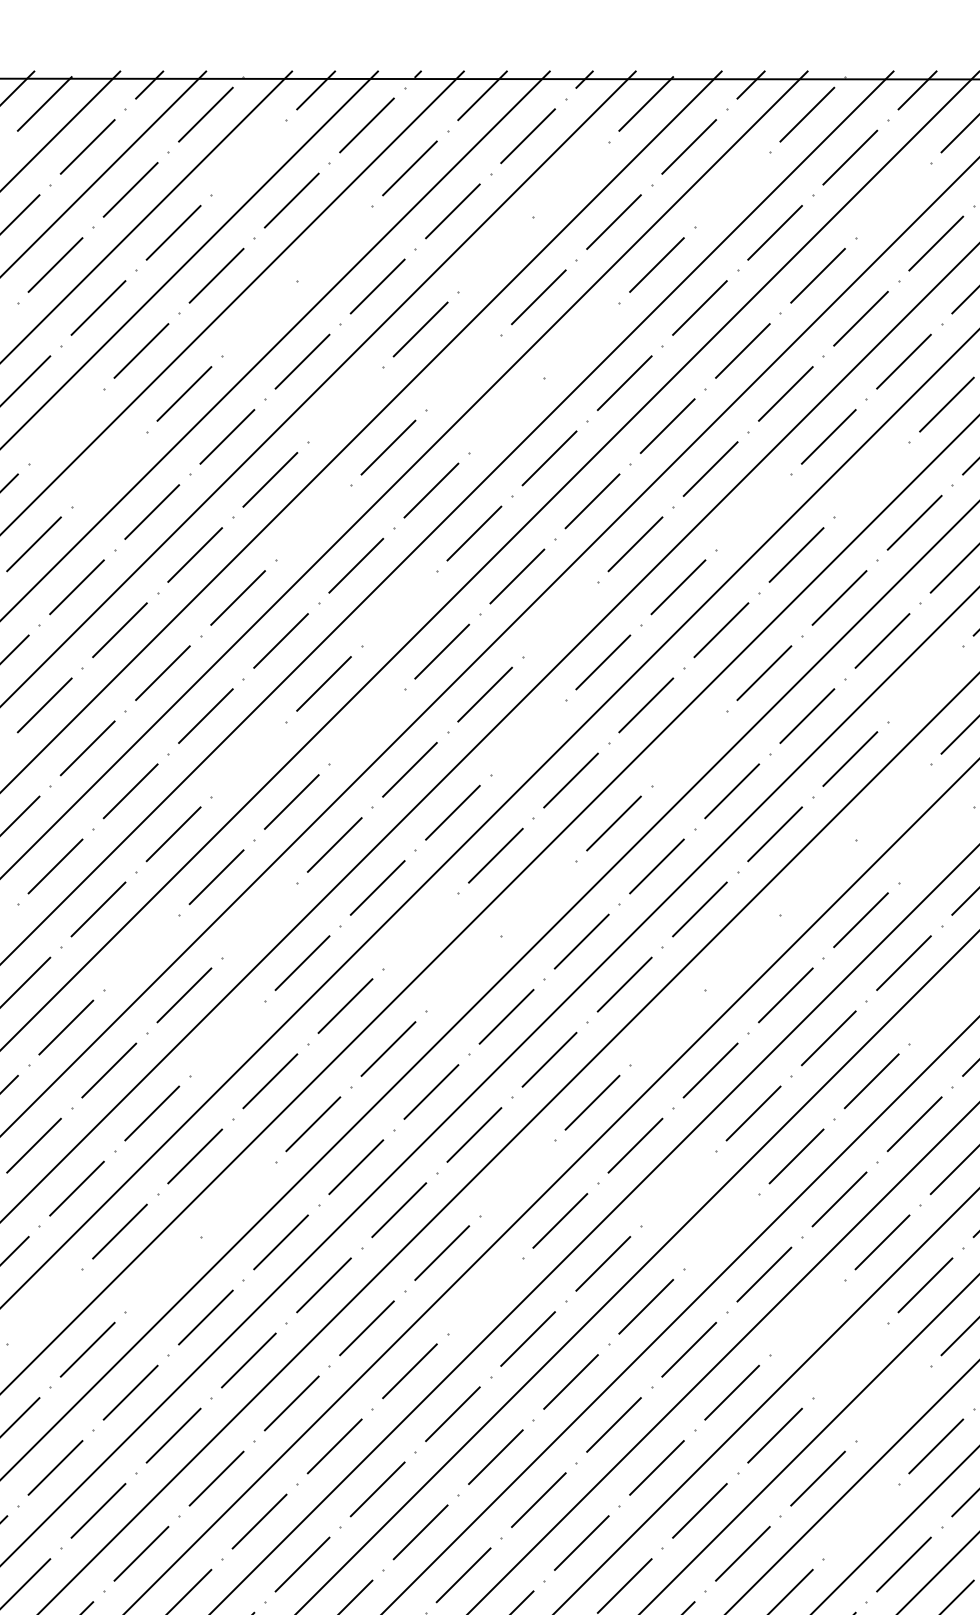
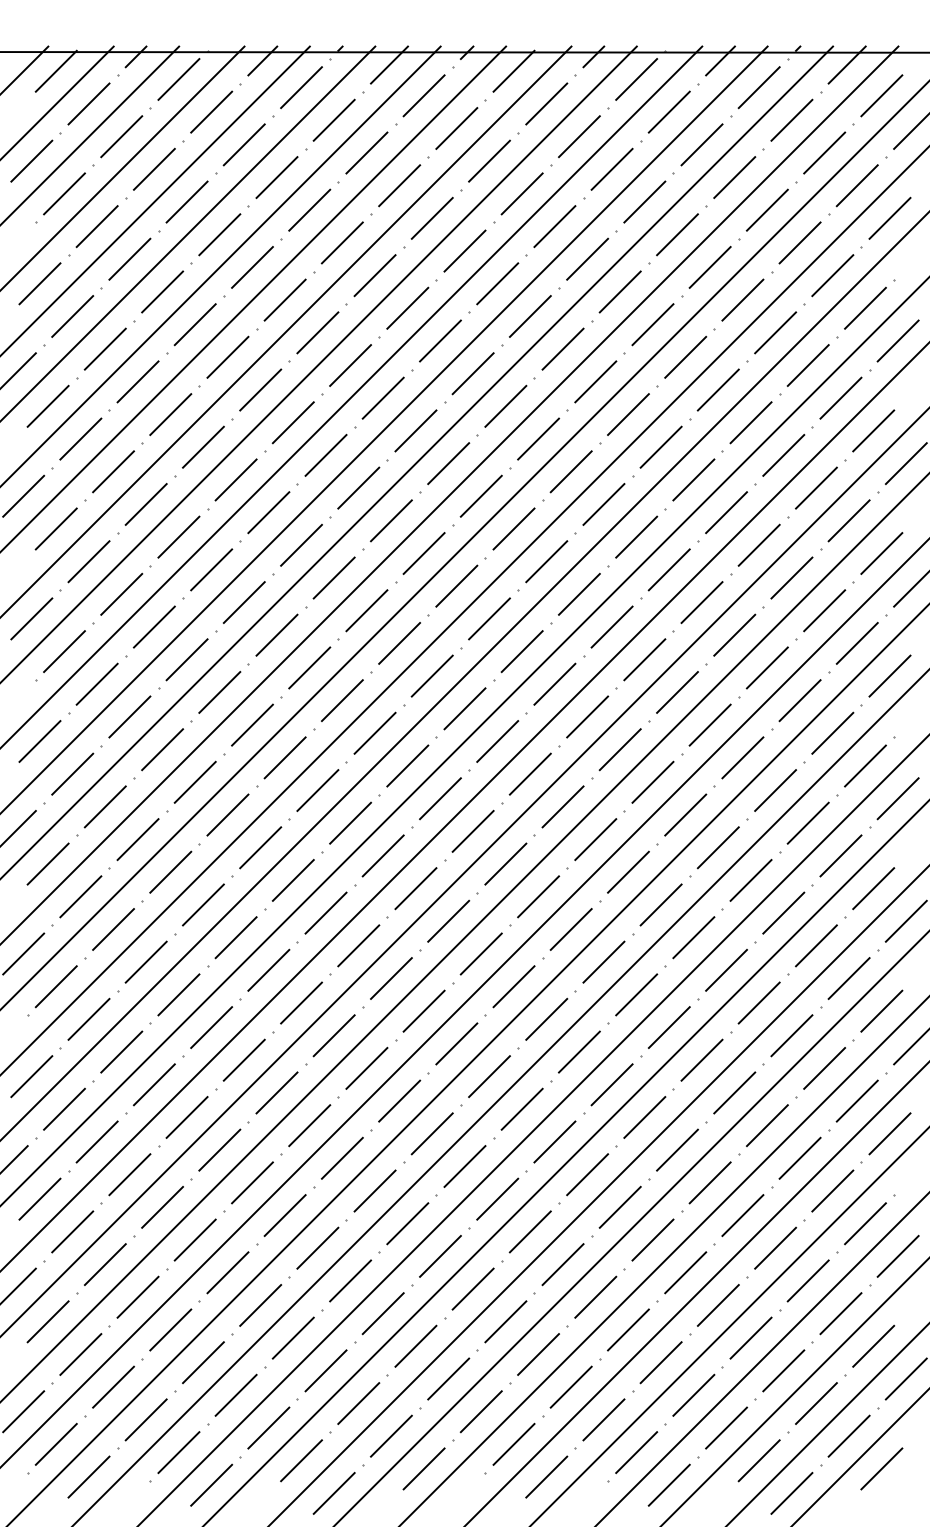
line: (248, 156) -> (211, 111), added
line: (570, 179) -> (456, 128), added
line: (732, 189) -> (579, 136), added
line: (892, 200) -> (701, 144), added
line: (334, 243) -> (276, 177), added
line: (495, 254) -> (399, 185), added
line: (259, 318) -> (219, 234), added
line: (581, 339) -> (464, 250), added
line: (462, 372) -> (374, 275), added
line: (344, 403) -> (284, 299), added
line: (506, 414) -> (407, 307), added
line: (66, 426) -> (72, 316), added
line: (108, 468) -> (104, 348), added
line: (871, 478) -> (685, 356), added
line: (753, 511) -> (595, 381), added
line: (313, 522) -> (260, 389), added
line: (398, 608) -> (325, 455), added
line: (560, 619) -> (448, 463), added
line: (925, 683) -> (726, 512), added
line: (366, 727) -> (301, 545), added
line: (527, 737) -> (423, 553), added
line: (688, 748) -> (546, 561), added
line: (248, 758) -> (211, 569), added
line: (892, 801) -> (701, 602), added
line: (935, 844) -> (734, 634), added
line: (817, 876) -> (644, 659), added
line: (537, 897) -> (431, 675), added
line: (259, 920) -> (219, 692), added
line: (419, 930) -> (341, 700), added
line: (140, 951) -> (129, 716), added
line: (742, 951) -> (587, 716), added
line: (462, 972) -> (374, 732), added
line: (946, 1005) -> (742, 757), added
line: (666, 1026) -> (529, 773), added
line: (226, 1037) -> (194, 781), added
line: (516, 1177) -> (415, 888), added
line: (678, 1188) -> (538, 896), added
line: (238, 1198) -> (203, 904), added
line: (720, 1231) -> (570, 929), added
line: (161, 1273) -> (145, 961), added
line: (485, 1296) -> (391, 978), added
line: (43, 1306) -> (55, 986), added
line: (807, 1317) -> (636, 994), added
line: (849, 1360) -> (668, 1027), added
line: (892, 1402) -> (701, 1059), added
line: (861, 1520) -> (677, 1149), added

